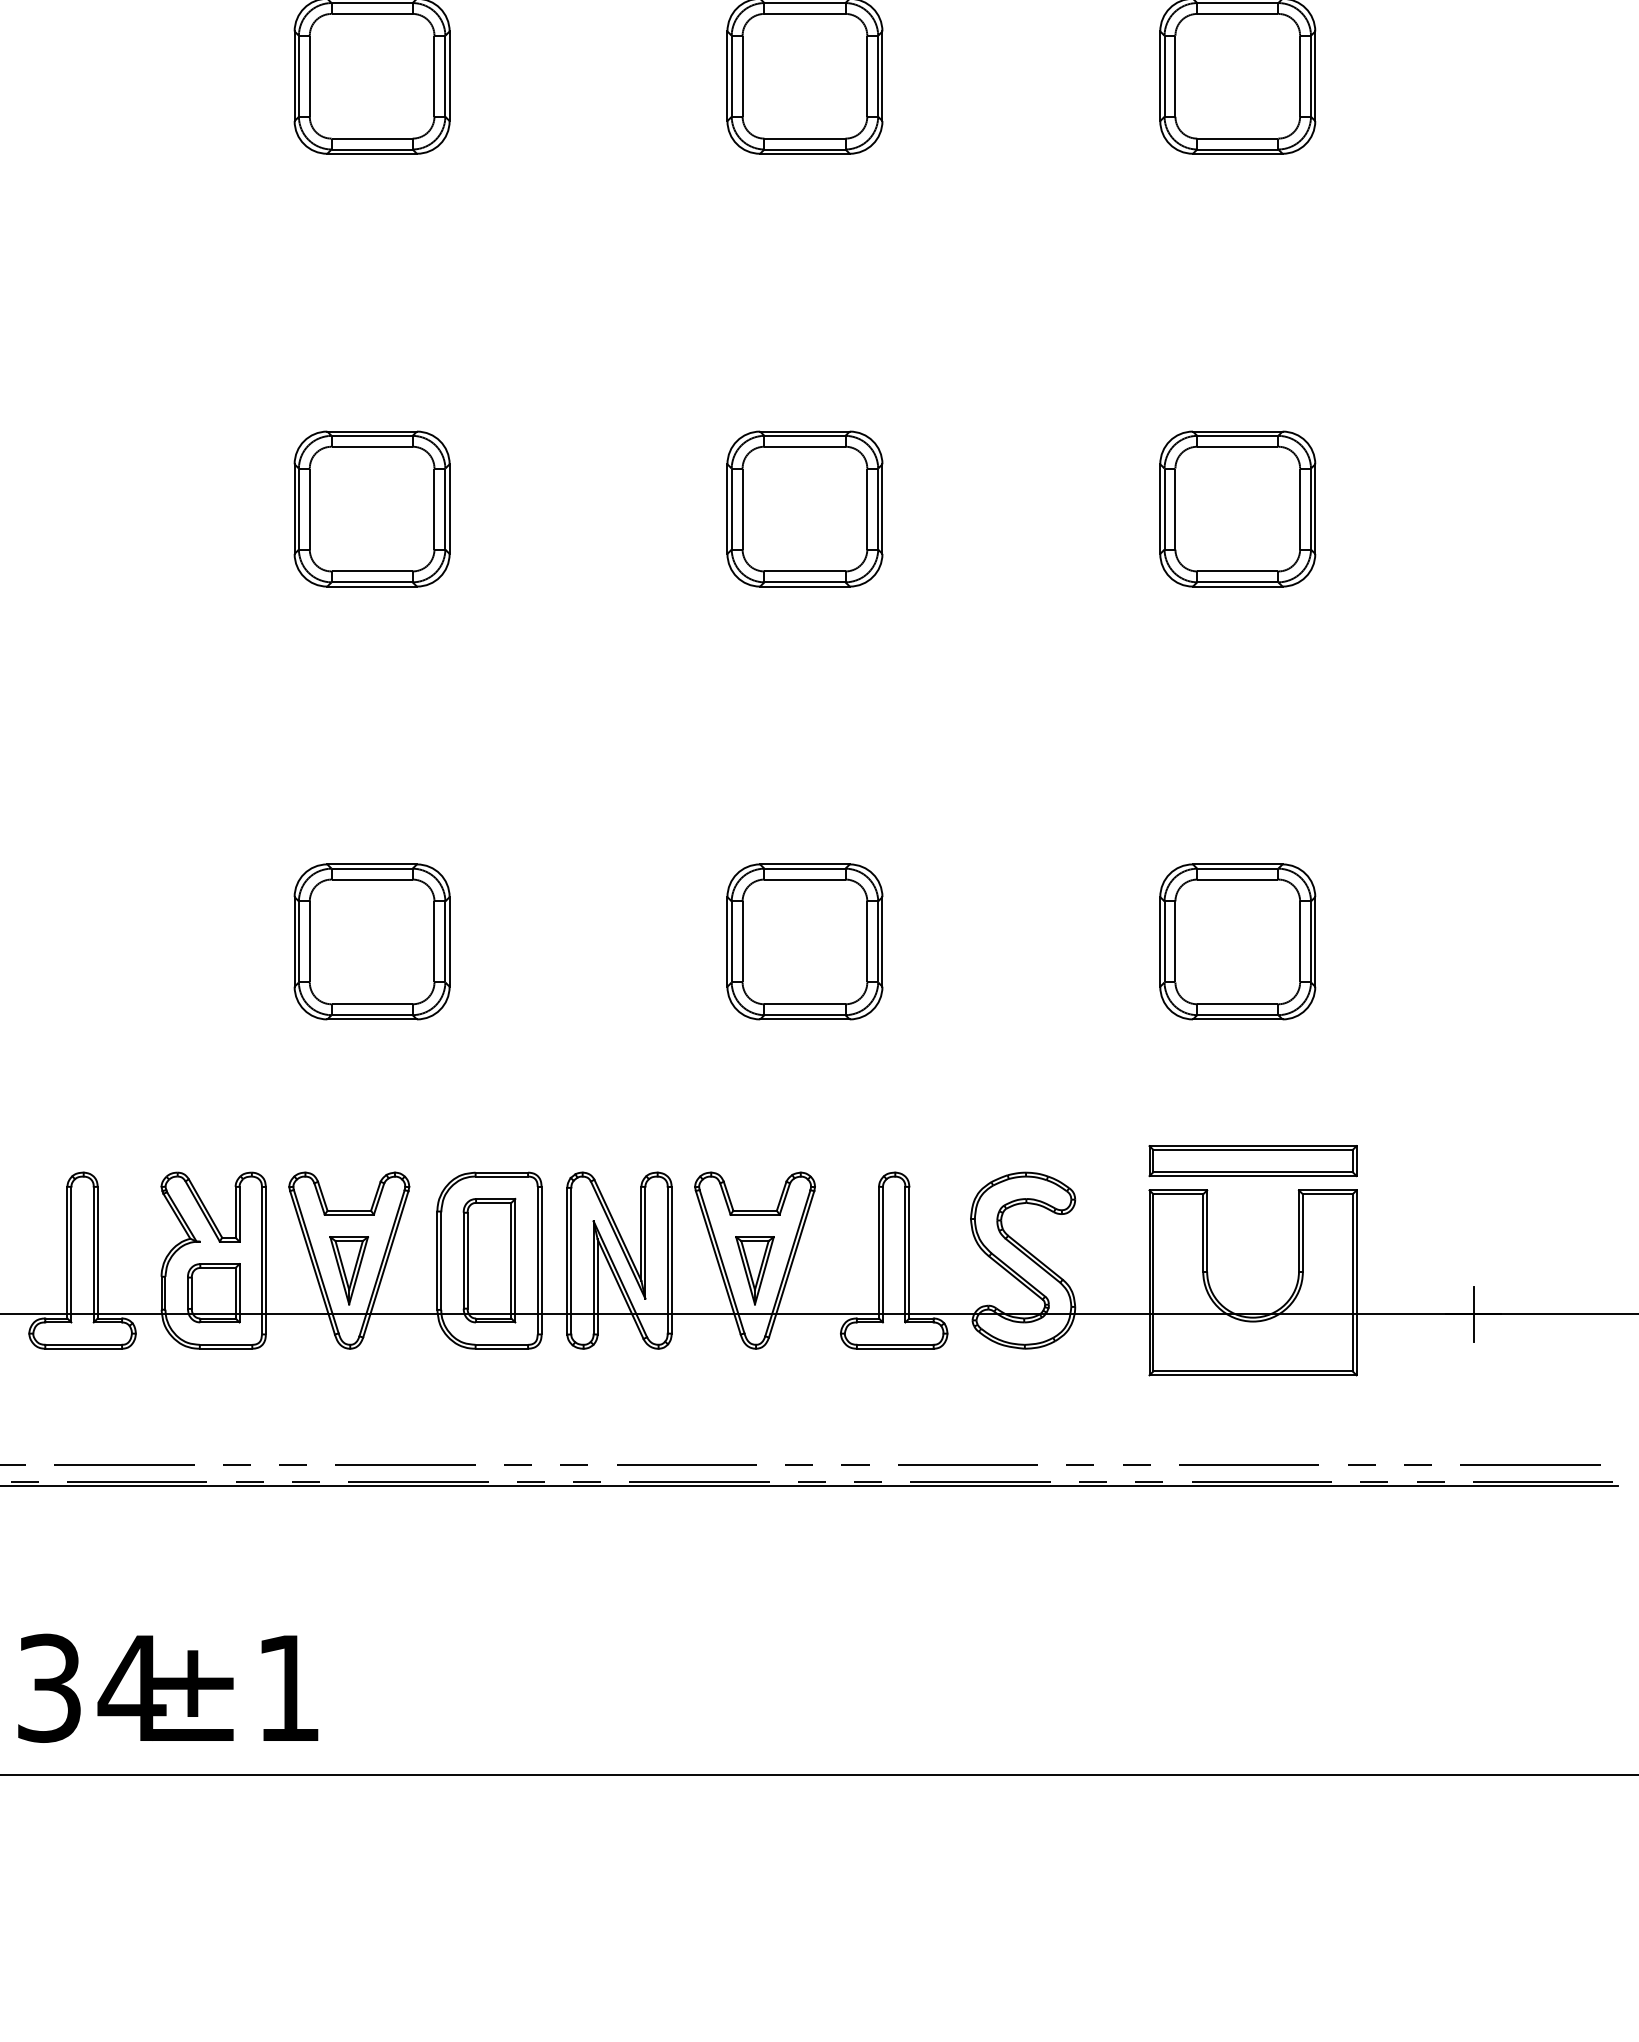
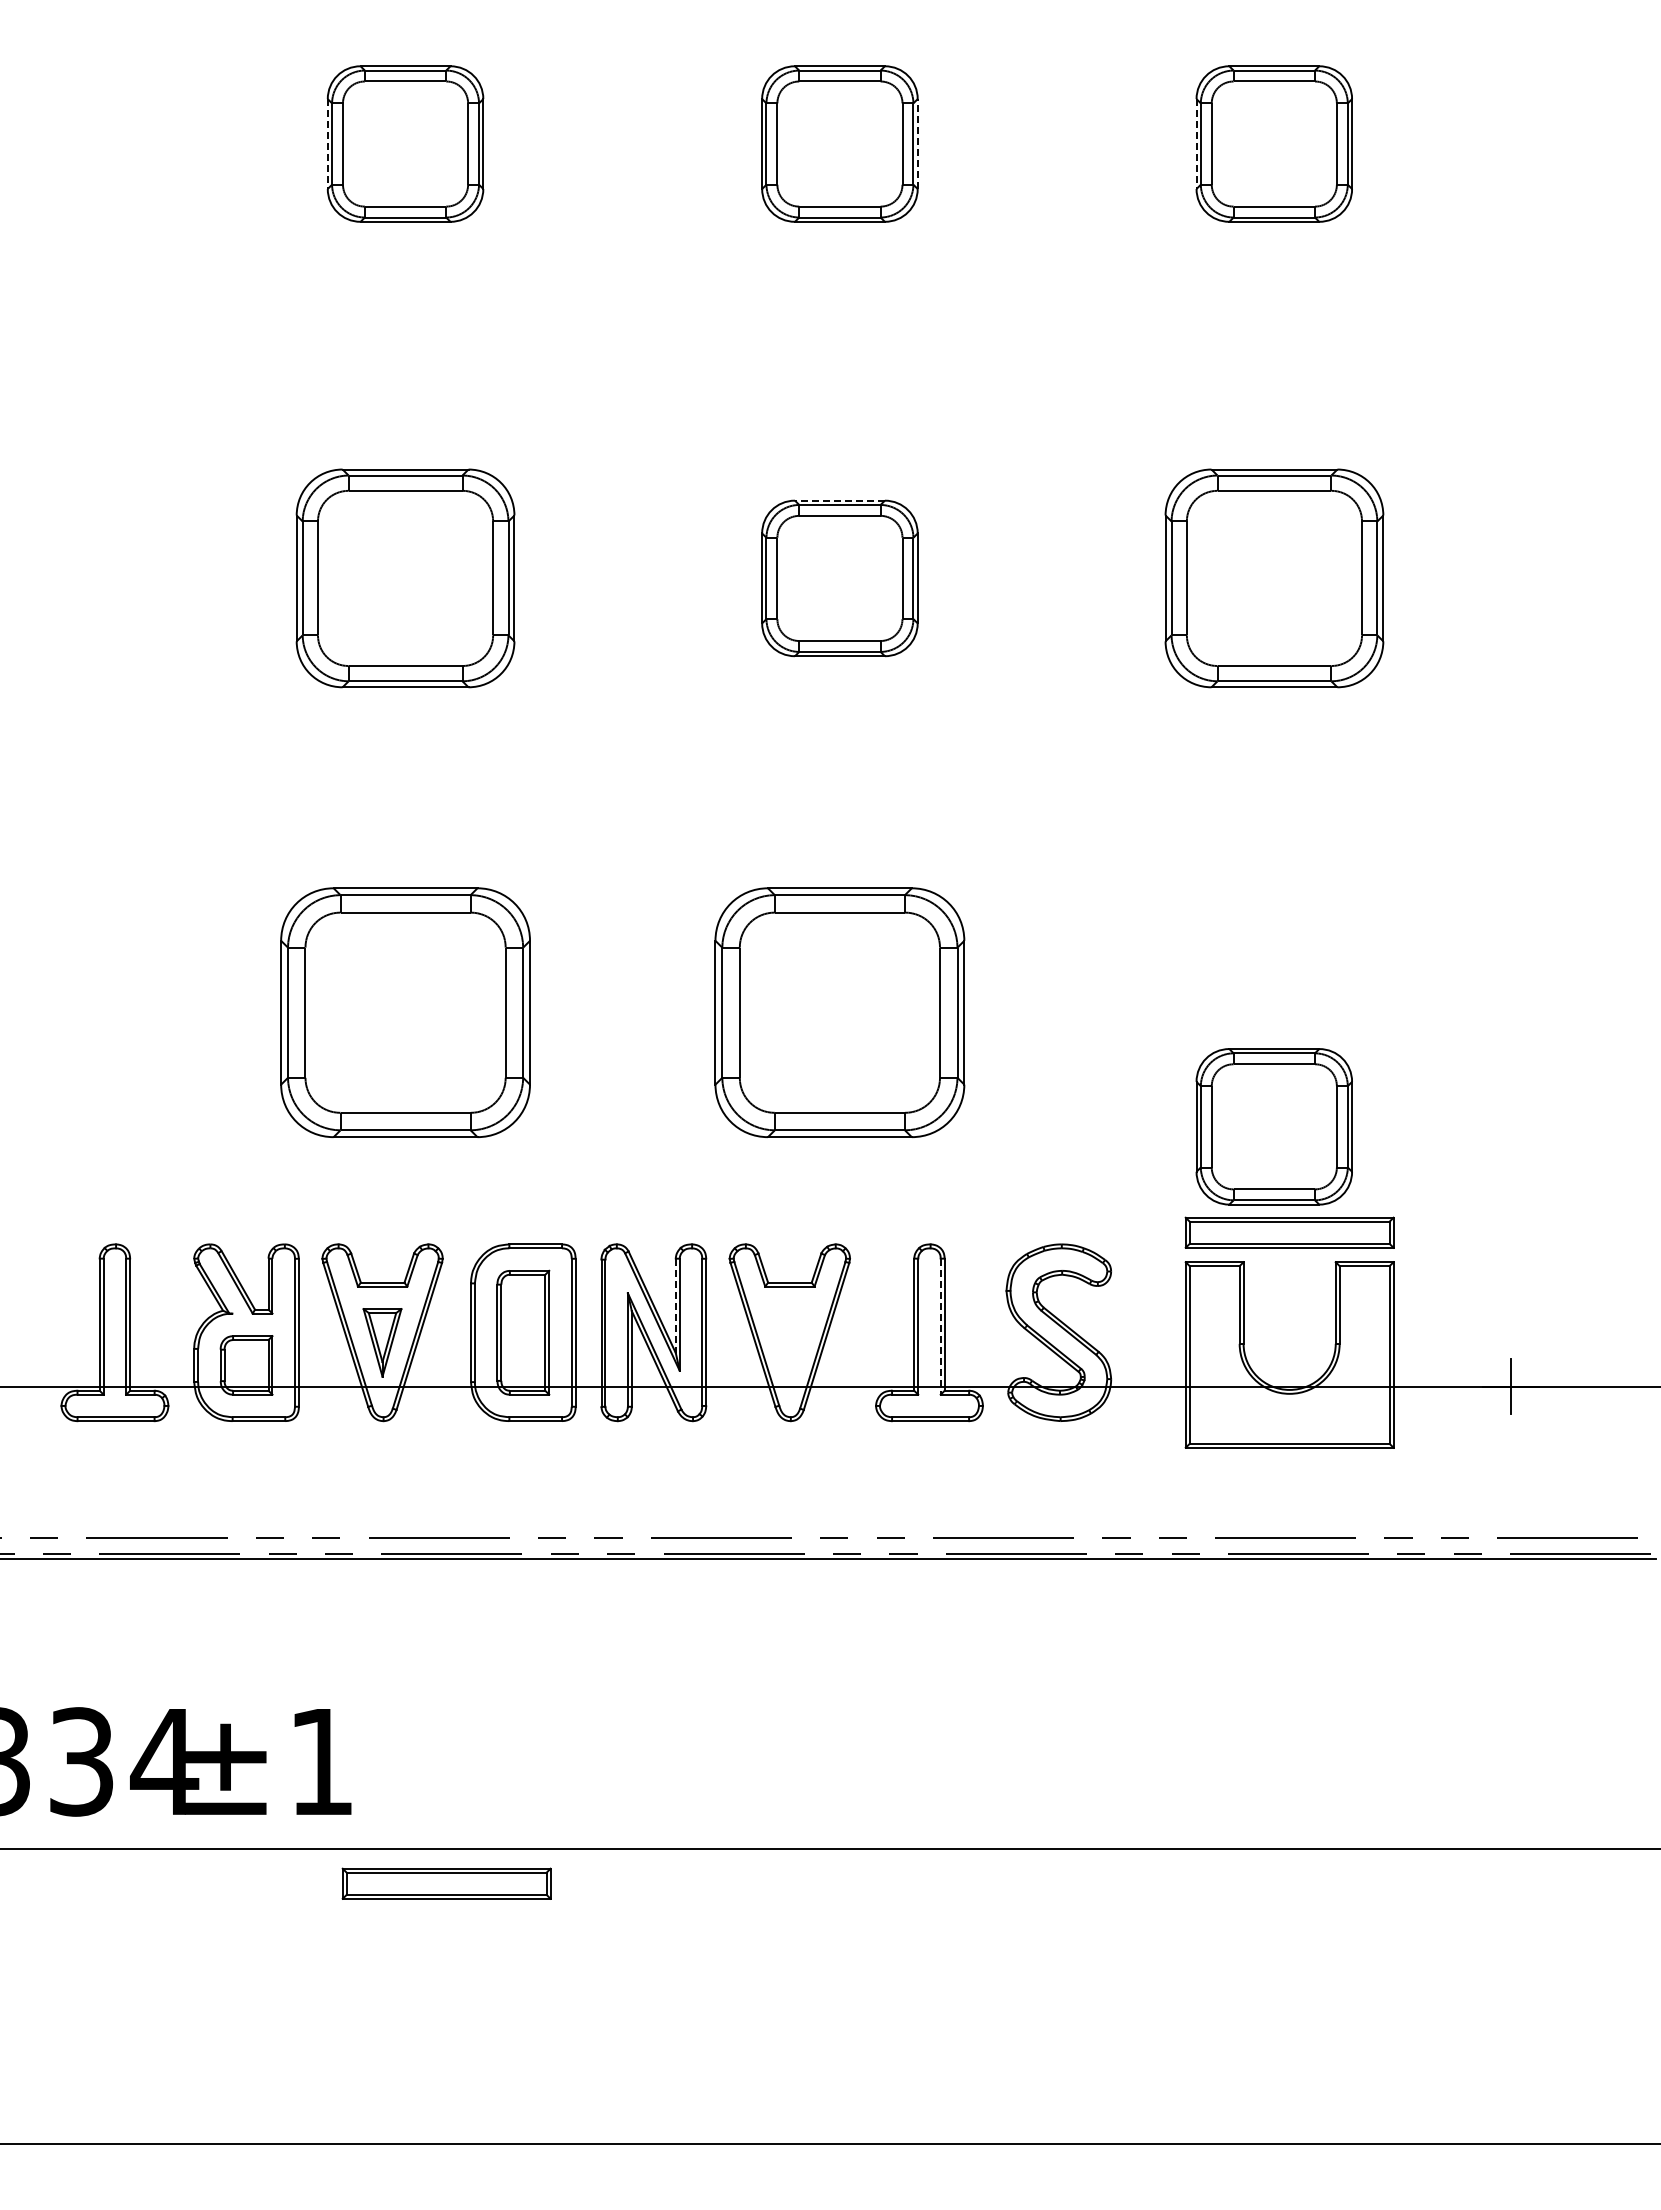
line: (294, 76) -> (327, 144), solid -> dashed
line: (882, 76) -> (917, 144), solid -> dashed
line: (1160, 76) -> (1196, 144), solid -> dashed
line: (804, 431) -> (839, 500), solid -> dashed
part: (372, 509) -> (405, 578), size x1.4
part: (1236, 509) -> (1273, 578), size x1.4
part: (372, 941) -> (405, 1012), size x1.6
part: (804, 941) -> (839, 1012), size x1.6
part: (1236, 941) -> (1273, 1126), moved
line: (641, 1234) -> (675, 1306), solid -> dashed
line: (905, 1254) -> (940, 1326), solid -> dashed
part: (754, 1270) -> (789, 1342), removed
part: (412, 1809) -> (446, 1883), added

